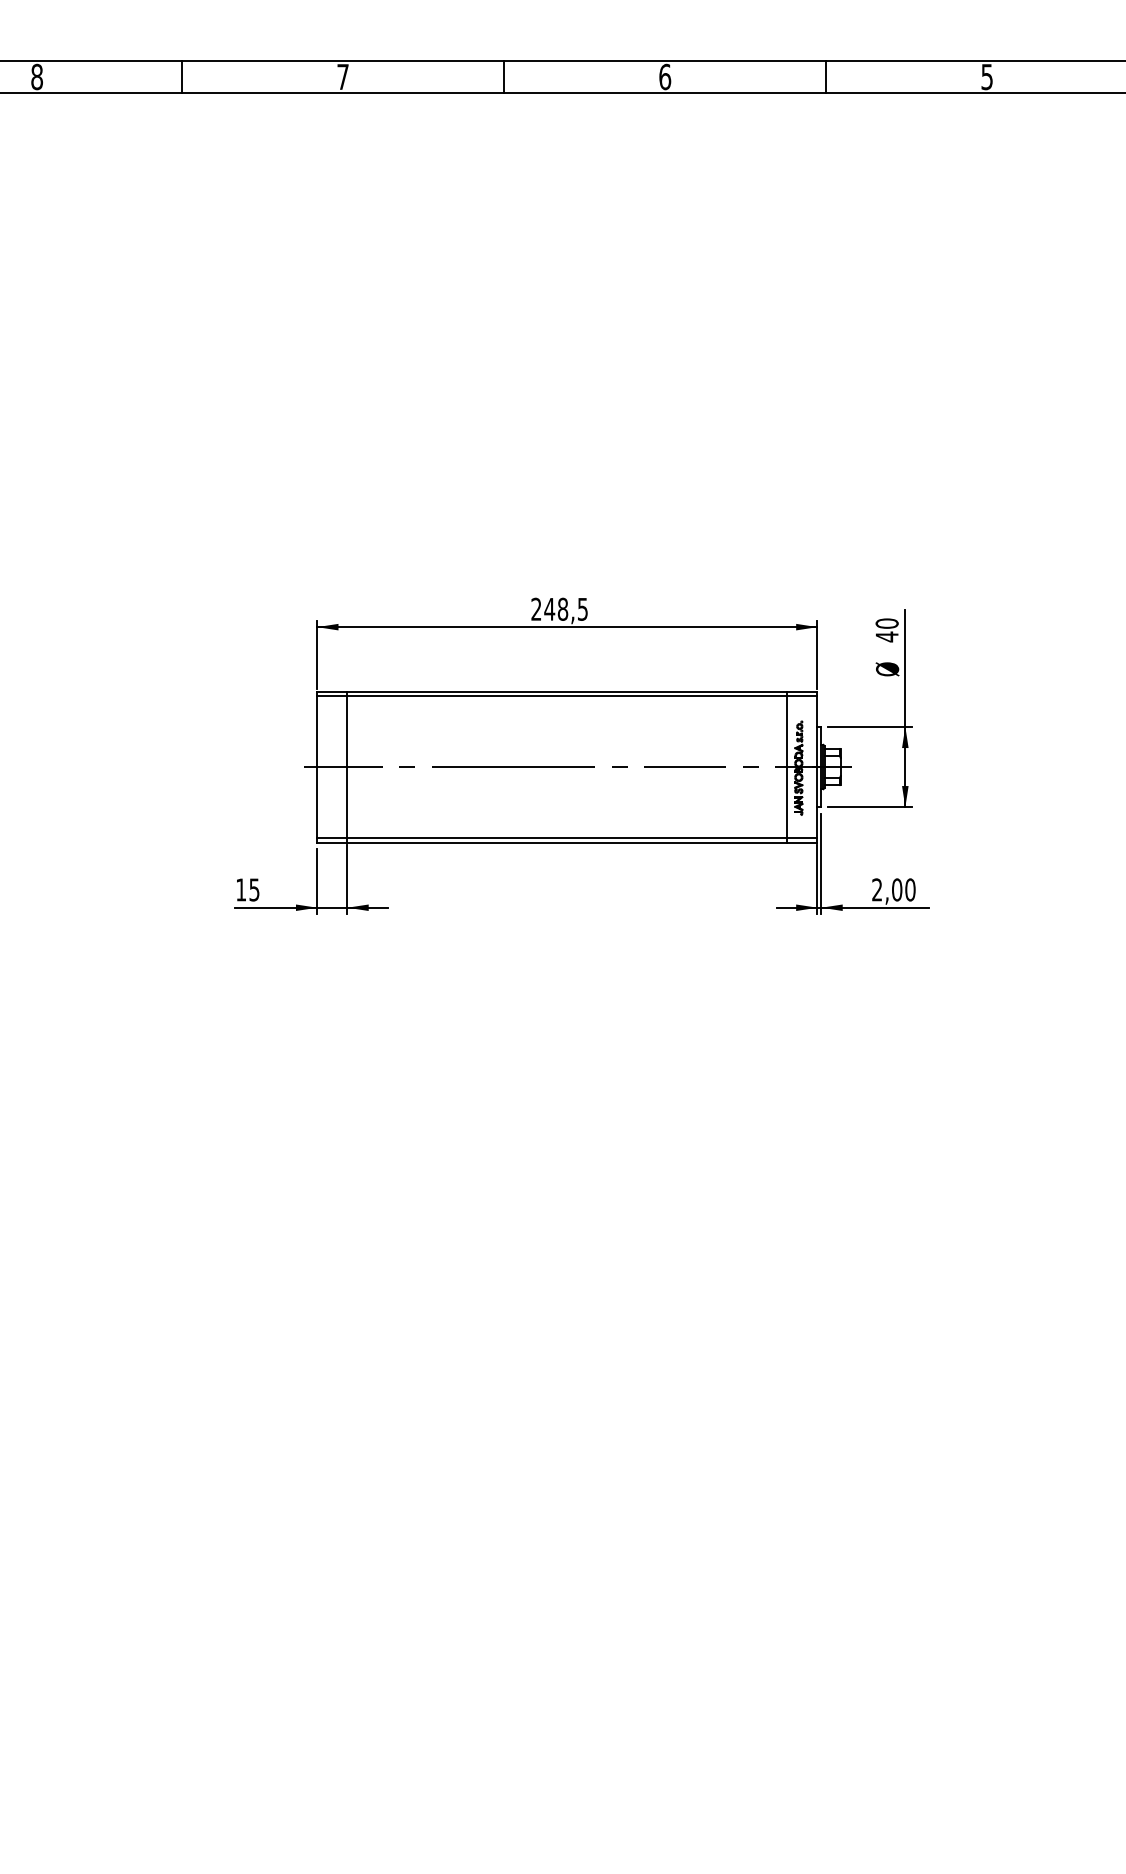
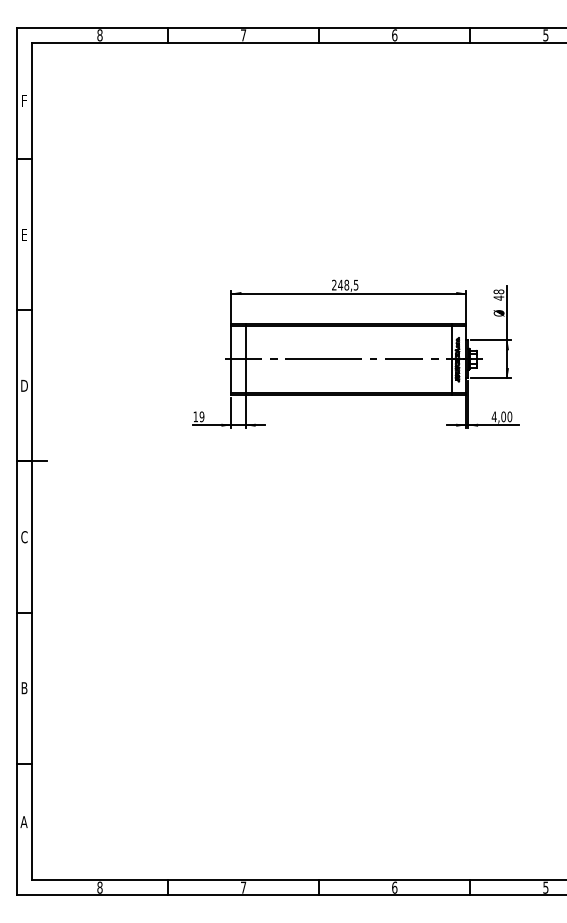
text: (886, 622) -> (498, 291), 40 -> 48
text: (253, 889) -> (201, 416), 15 -> 19
text: (875, 889) -> (493, 416), 2,00 -> 4,00

